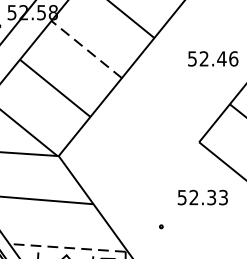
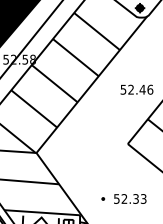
line: (86, 49) -> (54, 83), dashed -> solid
text: (203, 196) -> (130, 198), moved
line: (67, 247) -> (42, 212), dashed -> solid

